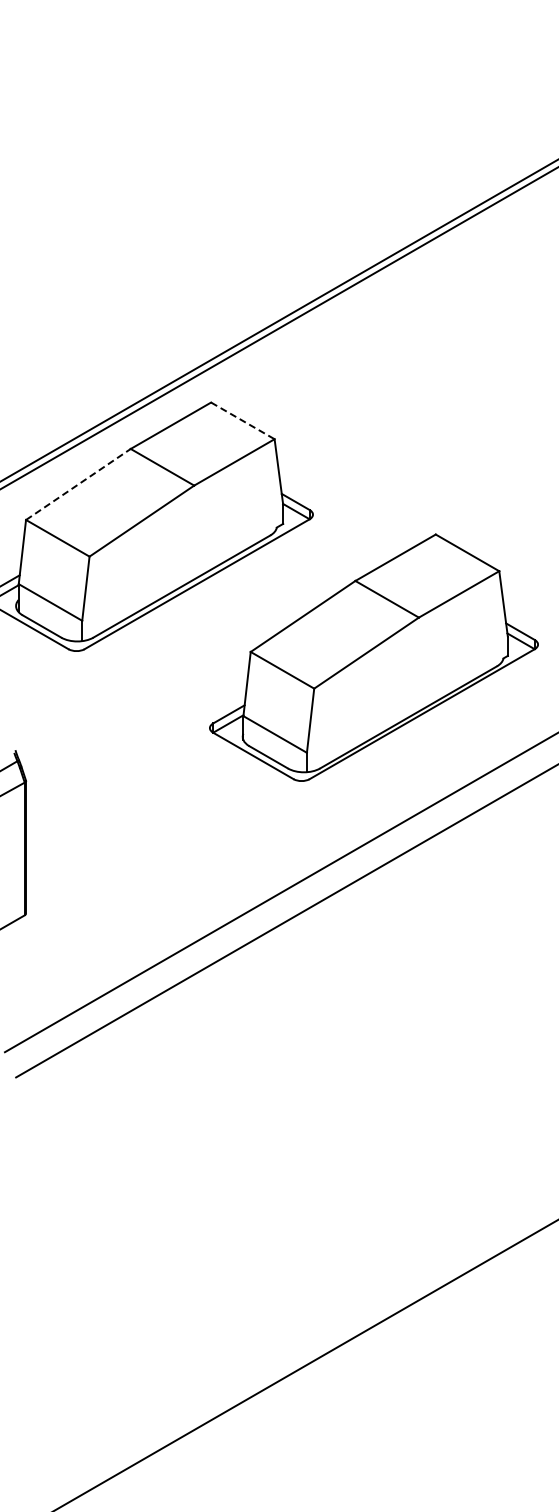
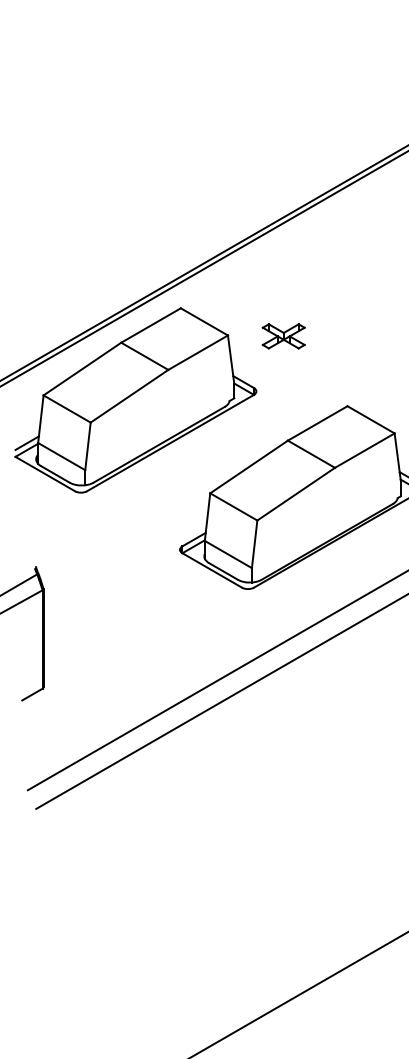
line: (242, 420) -> (204, 321), dashed -> solid
part: (349, 440) -> (283, 336), added
line: (78, 484) -> (82, 369), dashed -> solid

